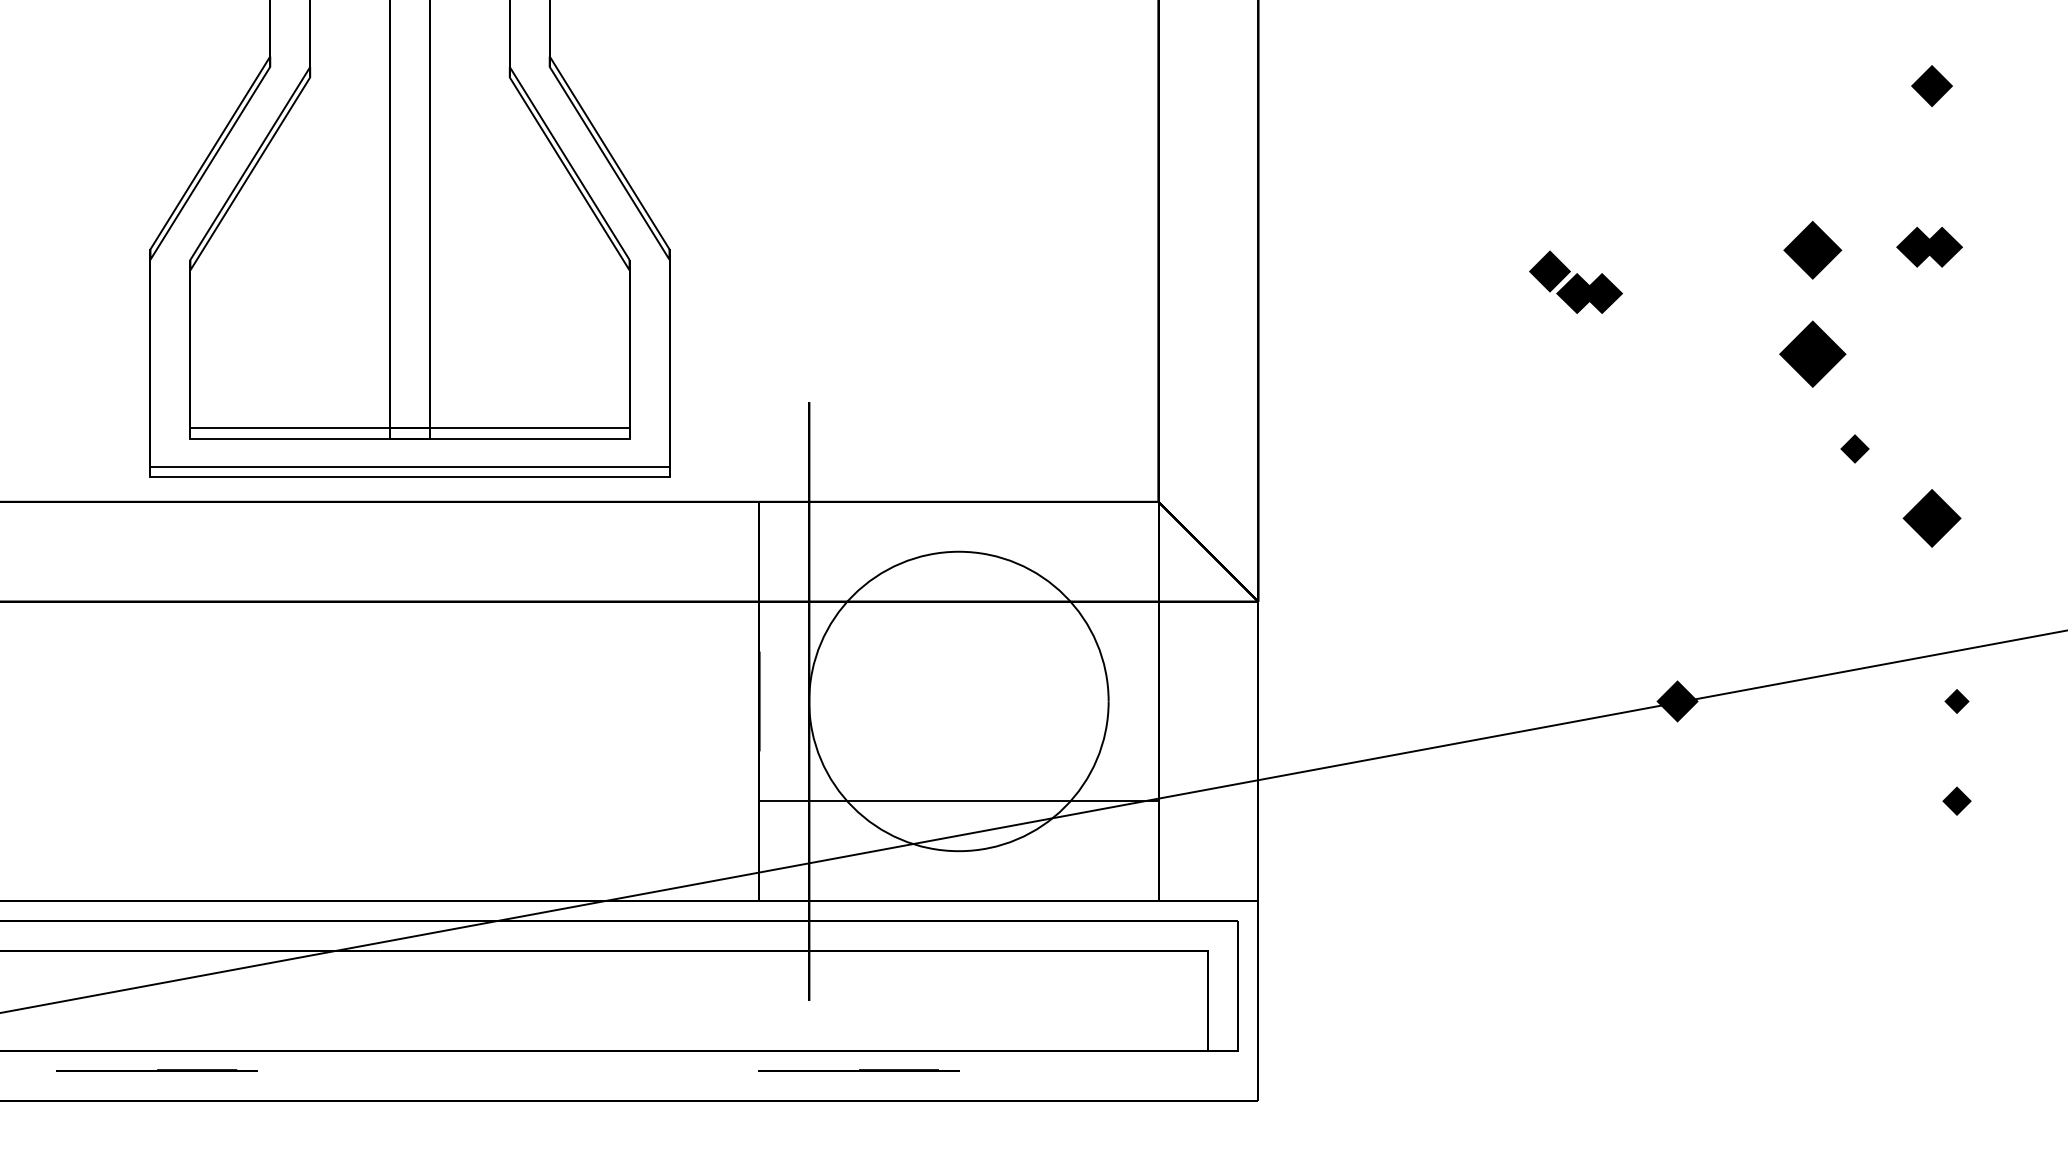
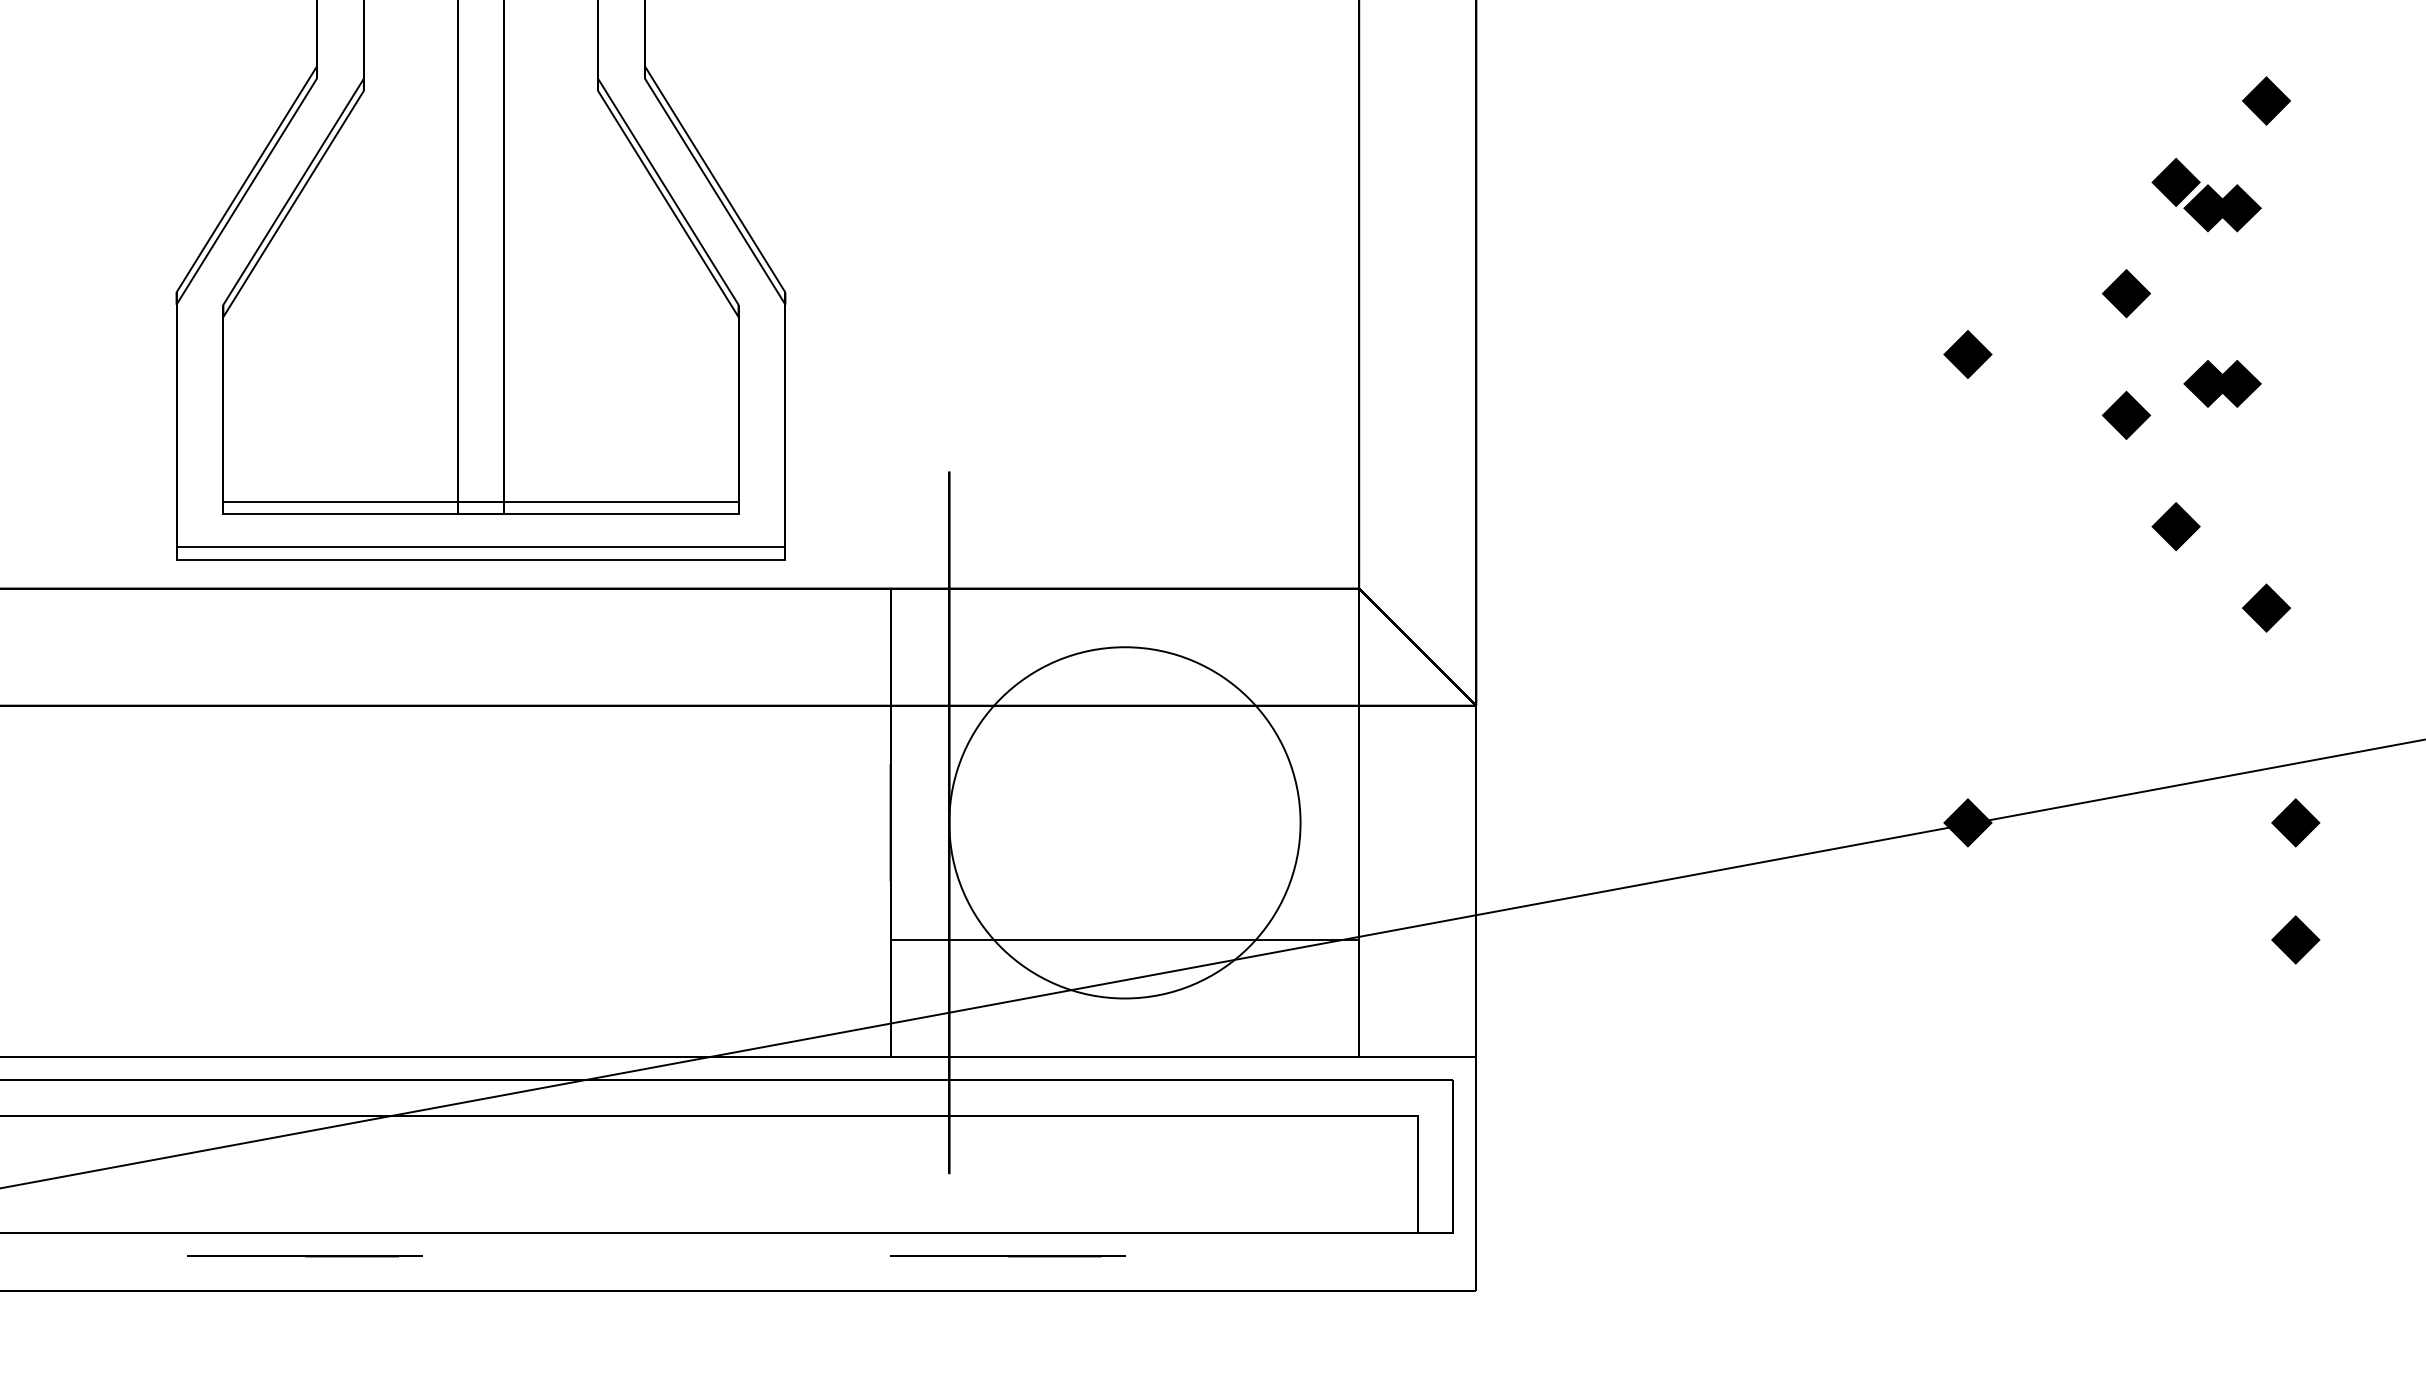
part: (1929, 246) -> (2222, 382), moved
part: (1812, 250) -> (2126, 293), size x0.71
part: (1575, 281) -> (2206, 194), moved
part: (1677, 302) -> (1967, 354), added
part: (1812, 353) -> (2126, 414), size x0.62
part: (1854, 448) -> (2175, 526), size x1.43
part: (1931, 518) -> (2265, 608), size x0.71
part: (1956, 701) -> (2295, 822), size x1.67
part: (1956, 800) -> (2295, 939), size x1.43
line: (156, 1070) -> (304, 1255), moved

